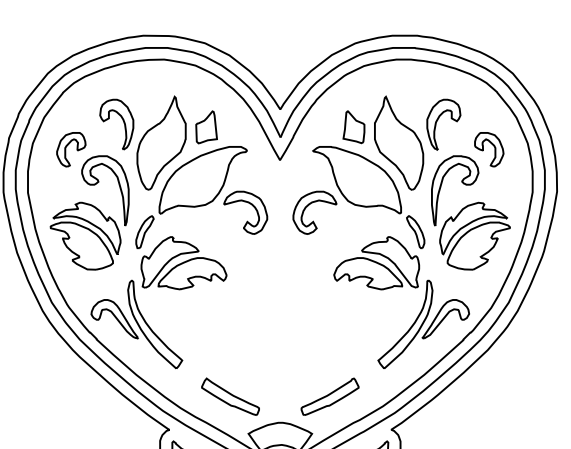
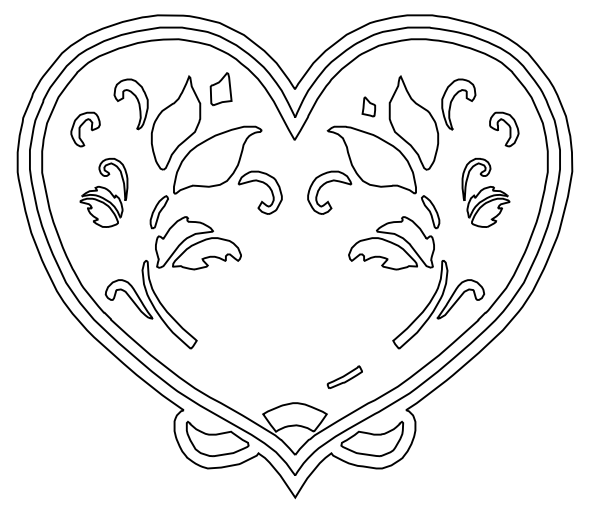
part: (353, 126) -> (368, 106), size x0.6
part: (205, 127) -> (220, 89), moved
part: (89, 212) -> (103, 192), size x0.6
part: (470, 212) -> (485, 192), size x0.6
part: (229, 396) -> (244, 376), removed
part: (329, 397) -> (344, 377), size x0.6

